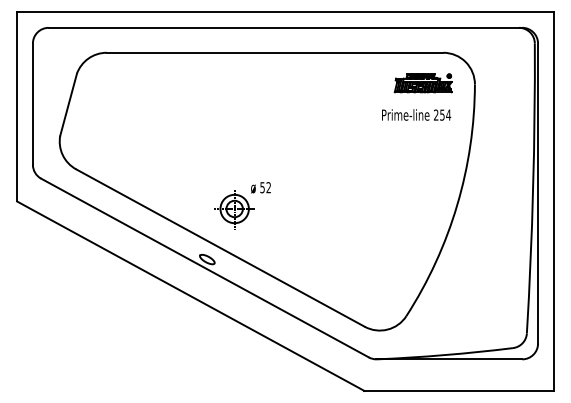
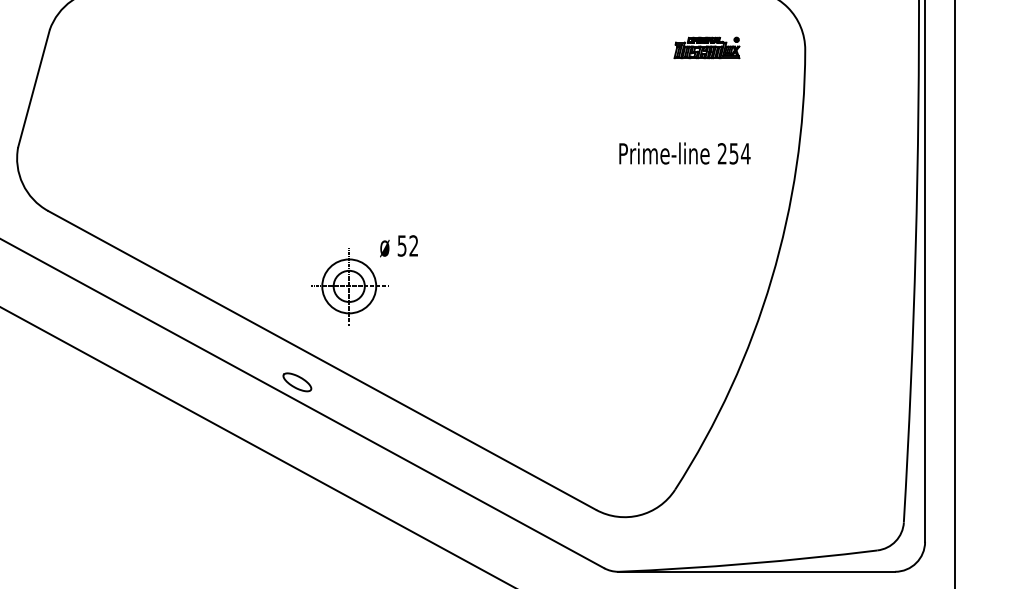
part: (422, 83) -> (705, 48), size x0.6
text: (416, 114) -> (684, 152), moved

